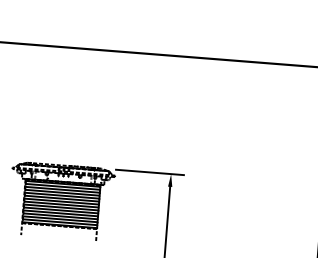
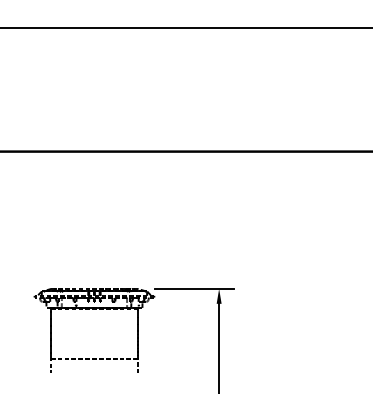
hatch: (61, 204) -> (94, 334), removed

